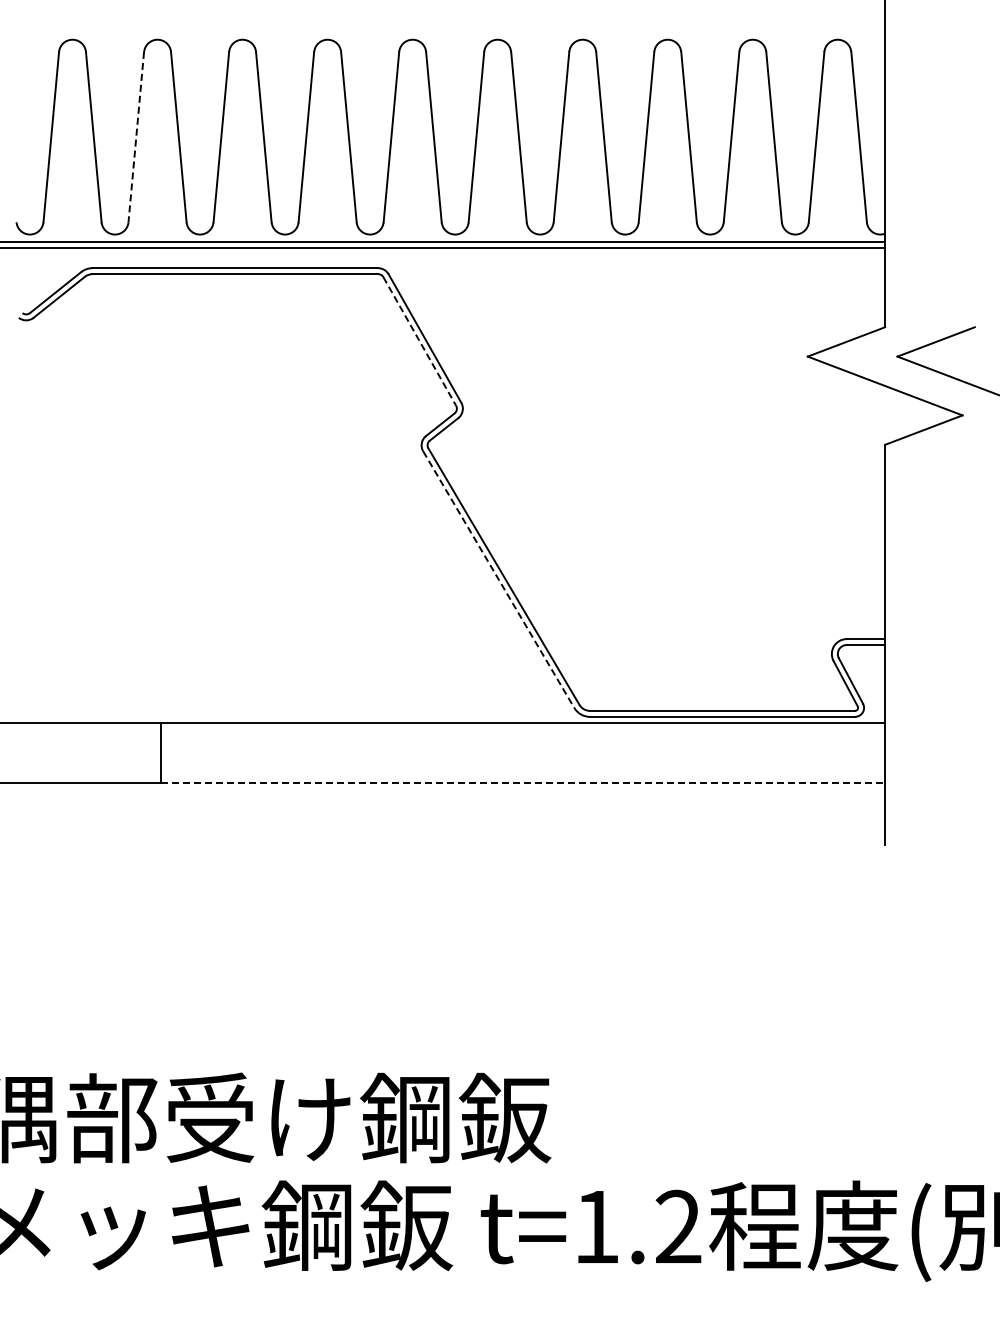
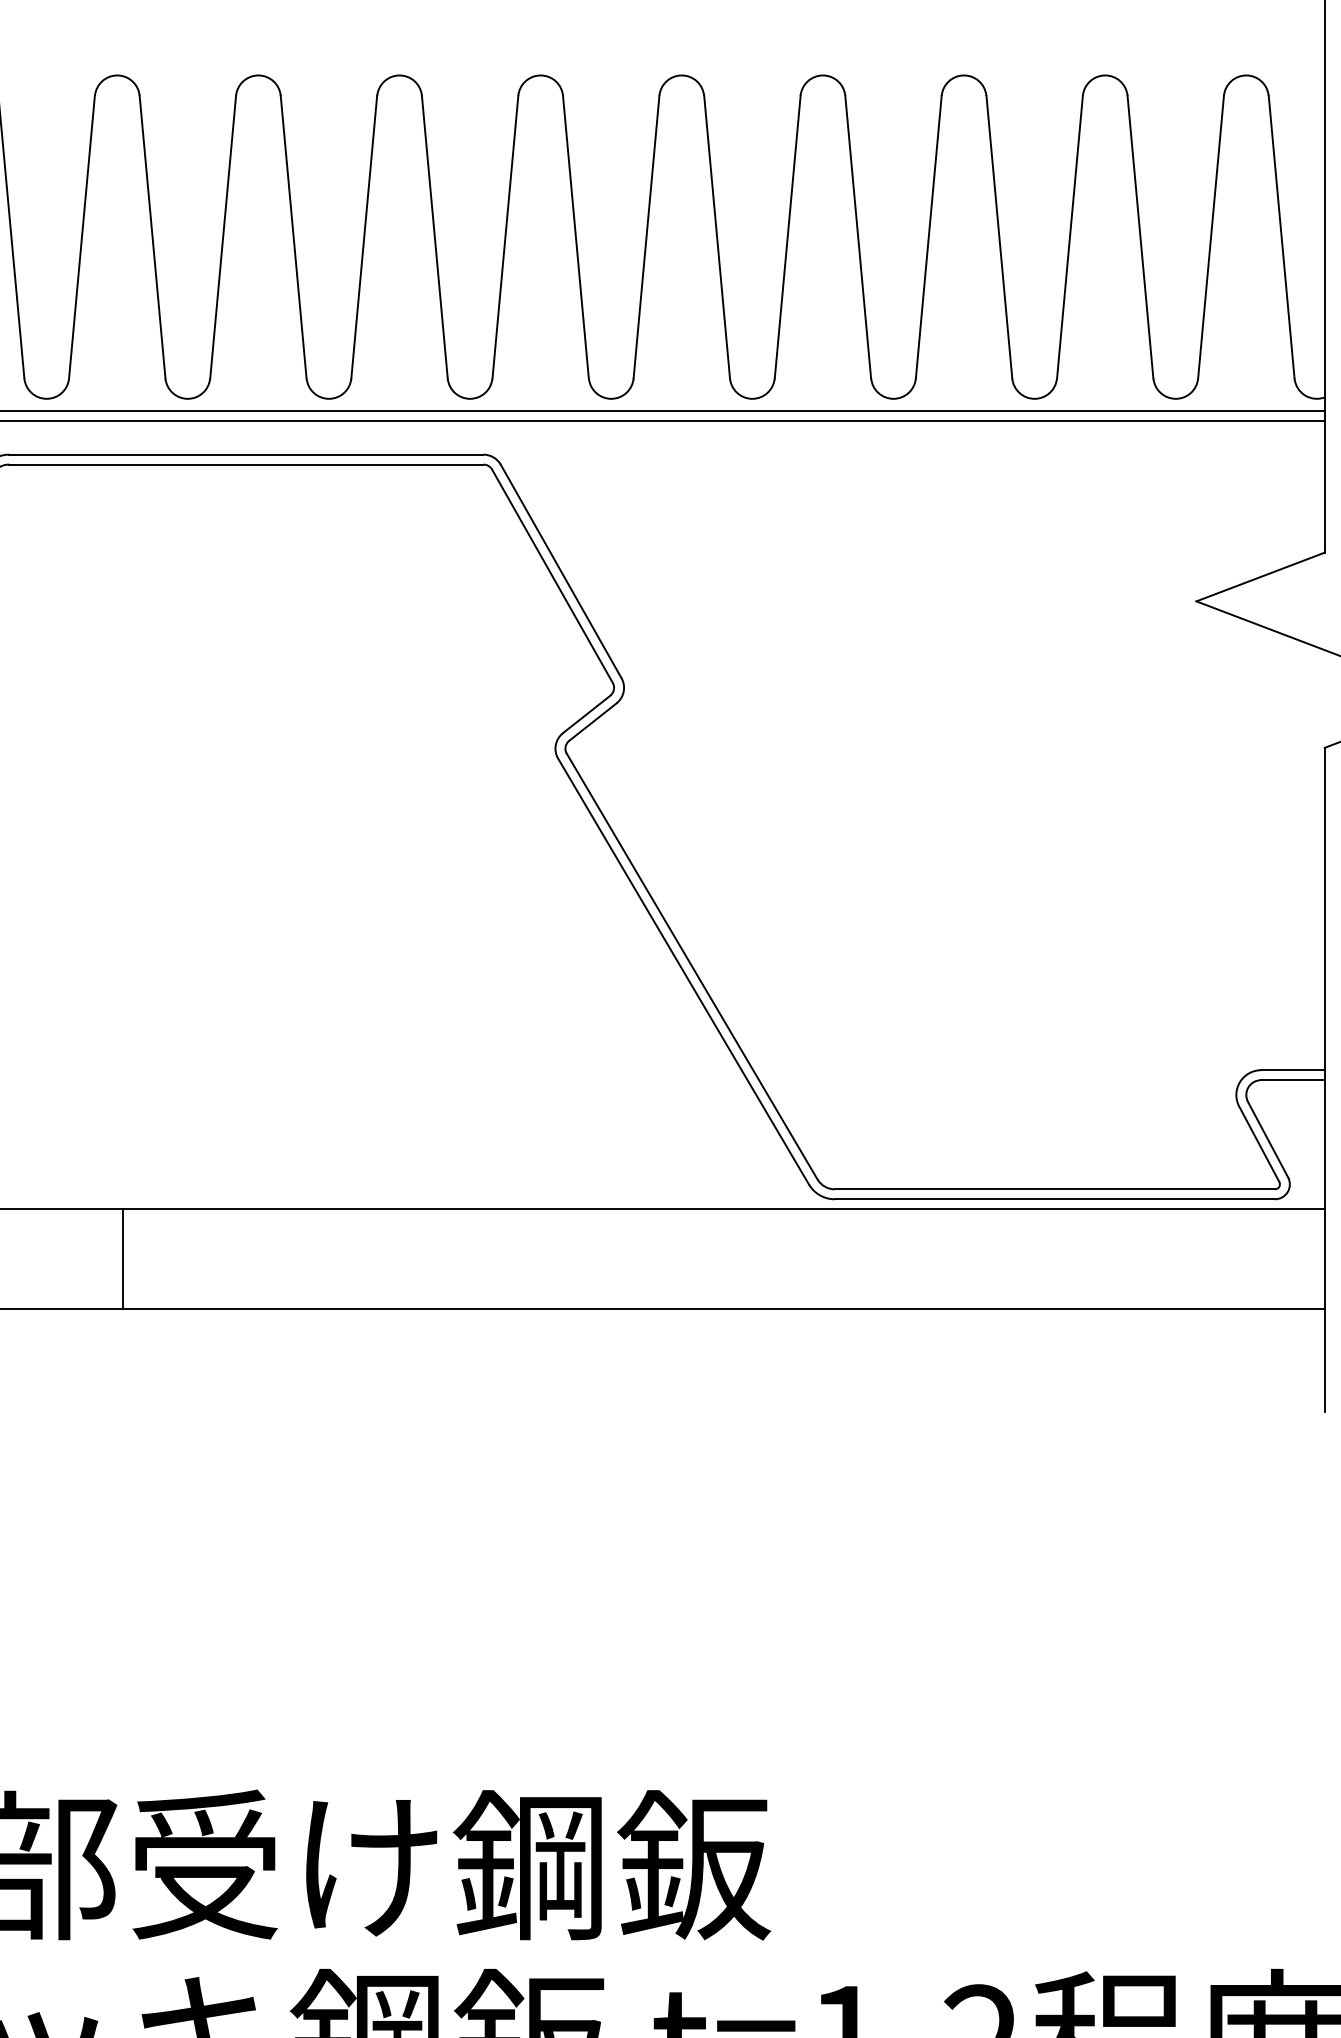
line: (136, 137) -> (82, 237), dashed -> solid
line: (419, 341) -> (552, 576), dashed -> solid
line: (498, 579) -> (683, 971), dashed -> solid
line: (523, 782) -> (724, 1308), dashed -> solid

